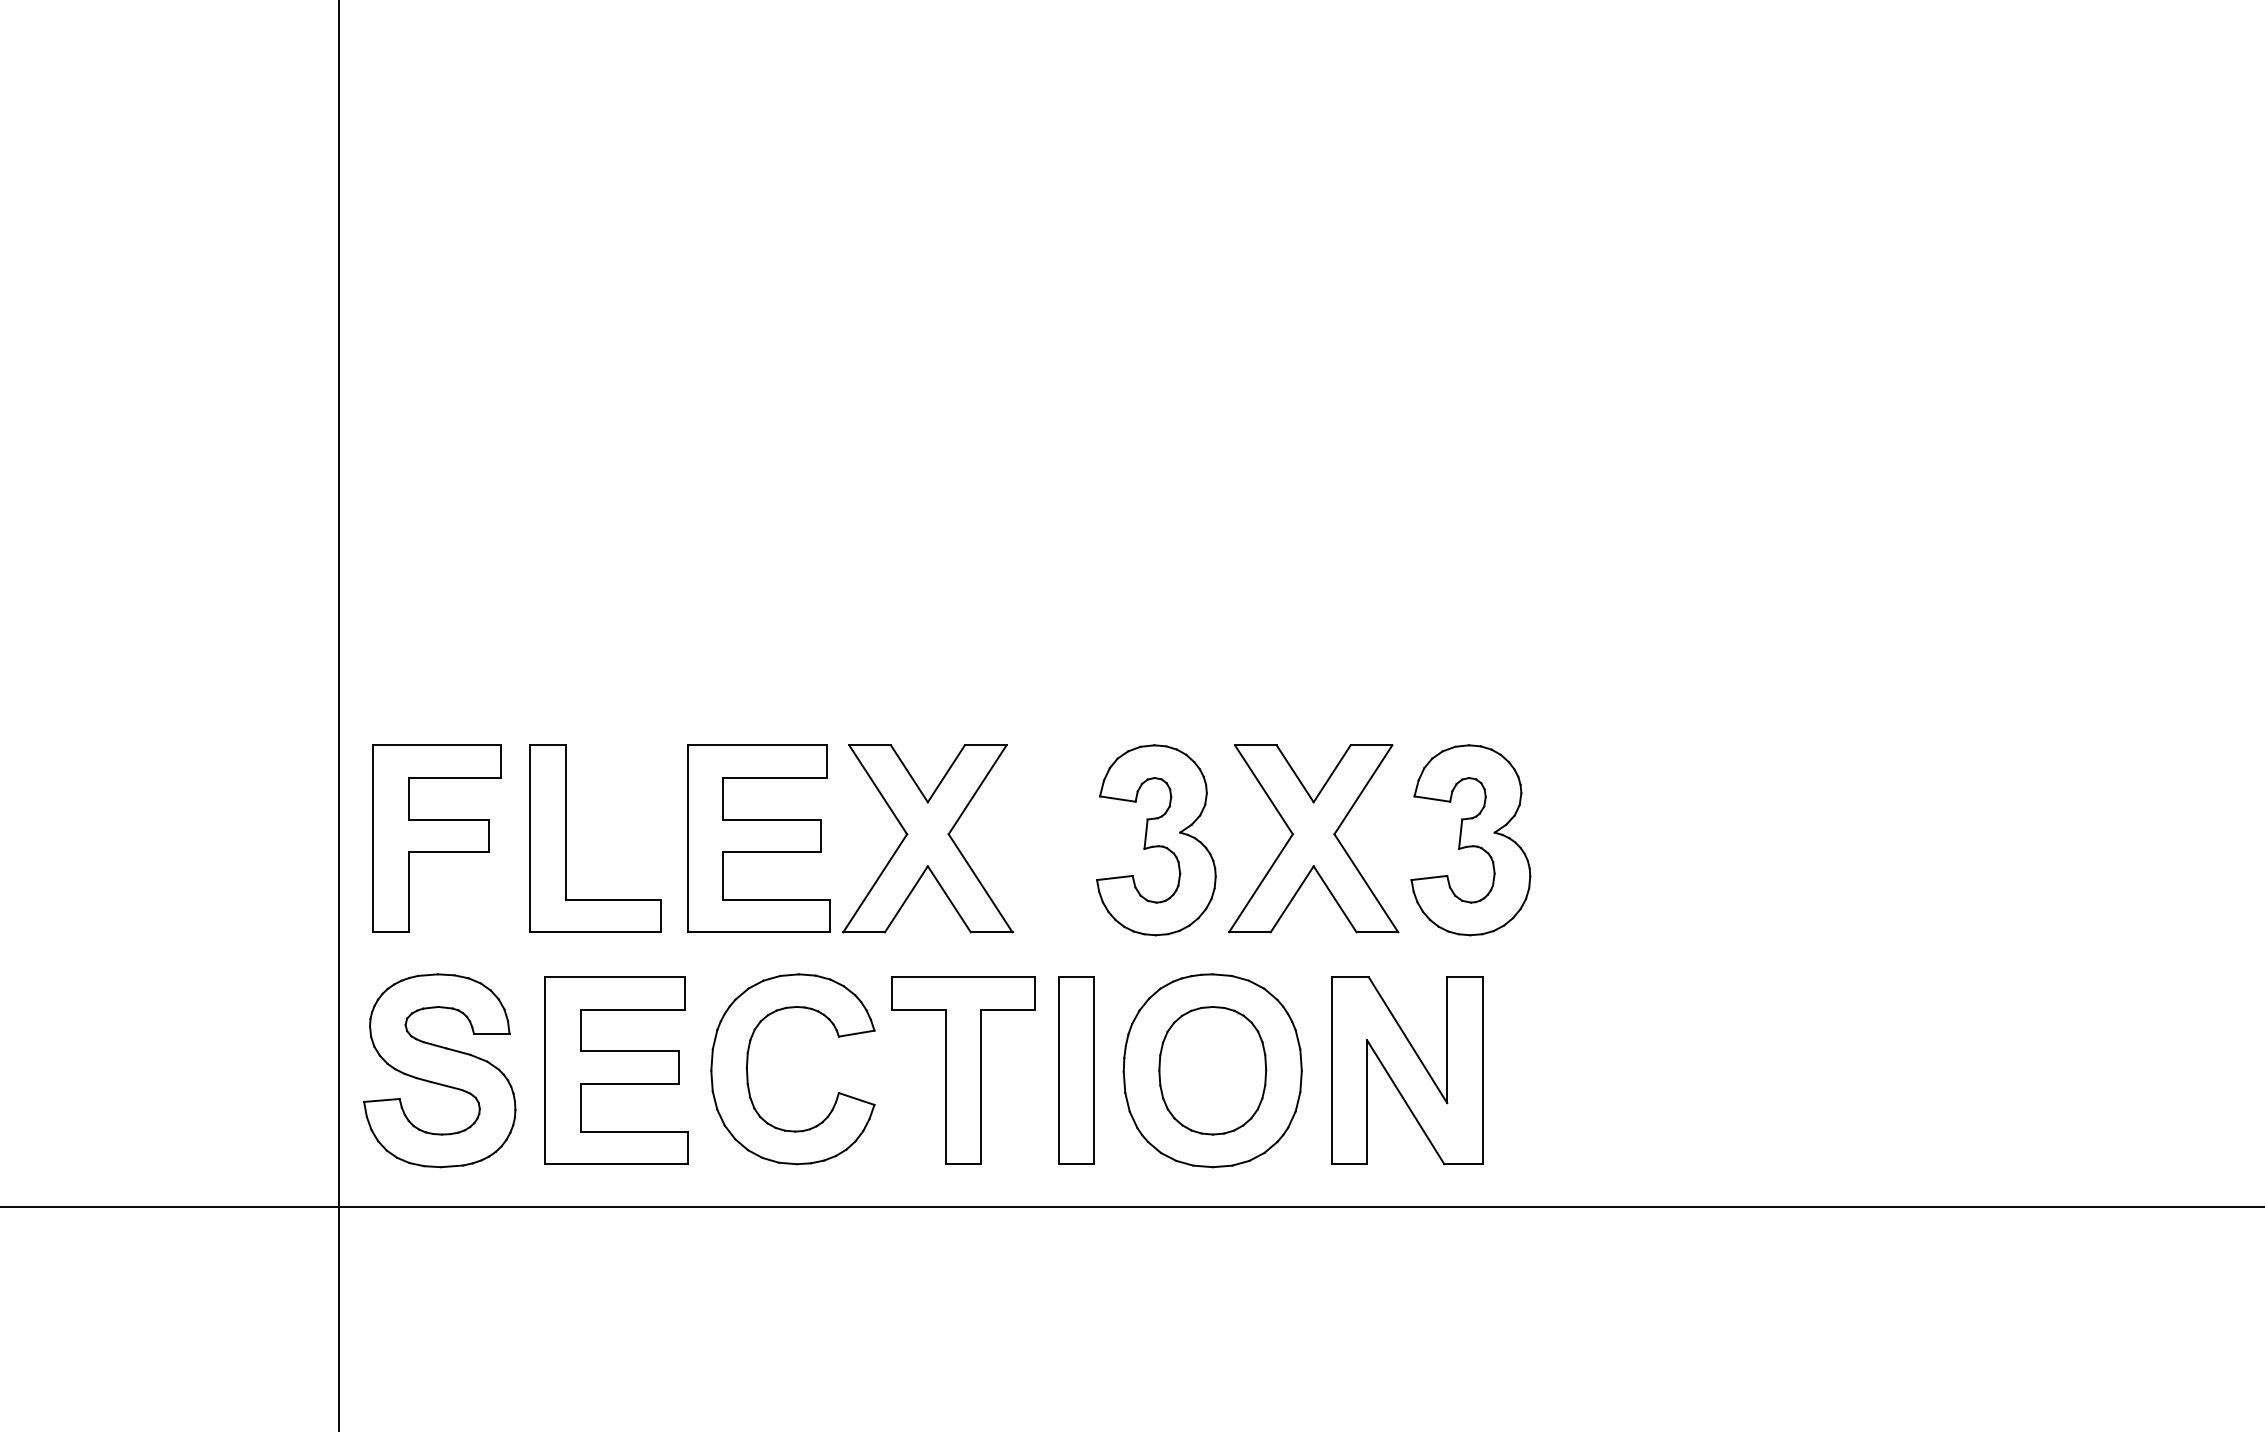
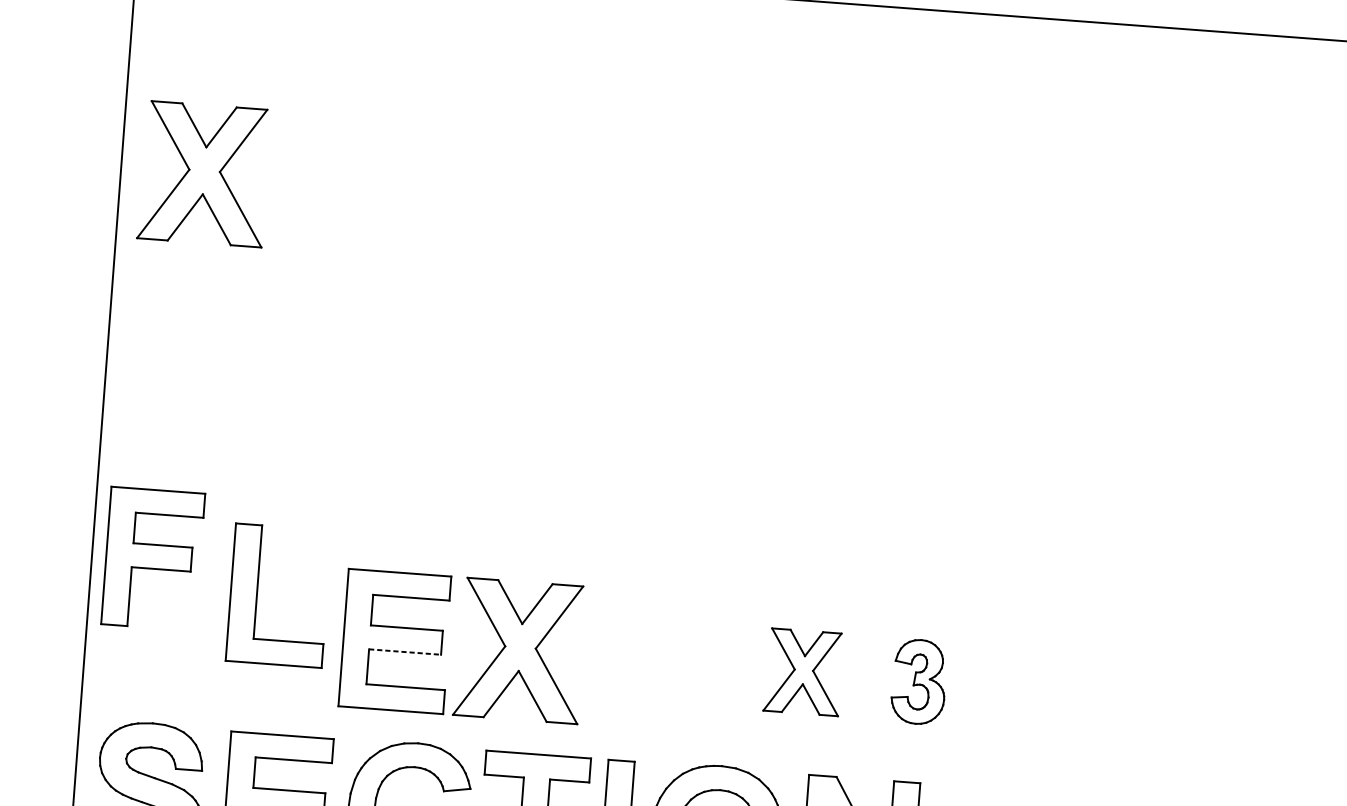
part: (451, 225) -> (204, 173), added
part: (436, 838) -> (153, 558), moved
part: (566, 838) -> (257, 593), moved
part: (1313, 838) -> (803, 671), size x0.6
part: (1156, 840) -> (688, 664), removed
part: (1470, 840) -> (918, 682), size x0.6
line: (772, 852) -> (405, 652), solid -> dashed

